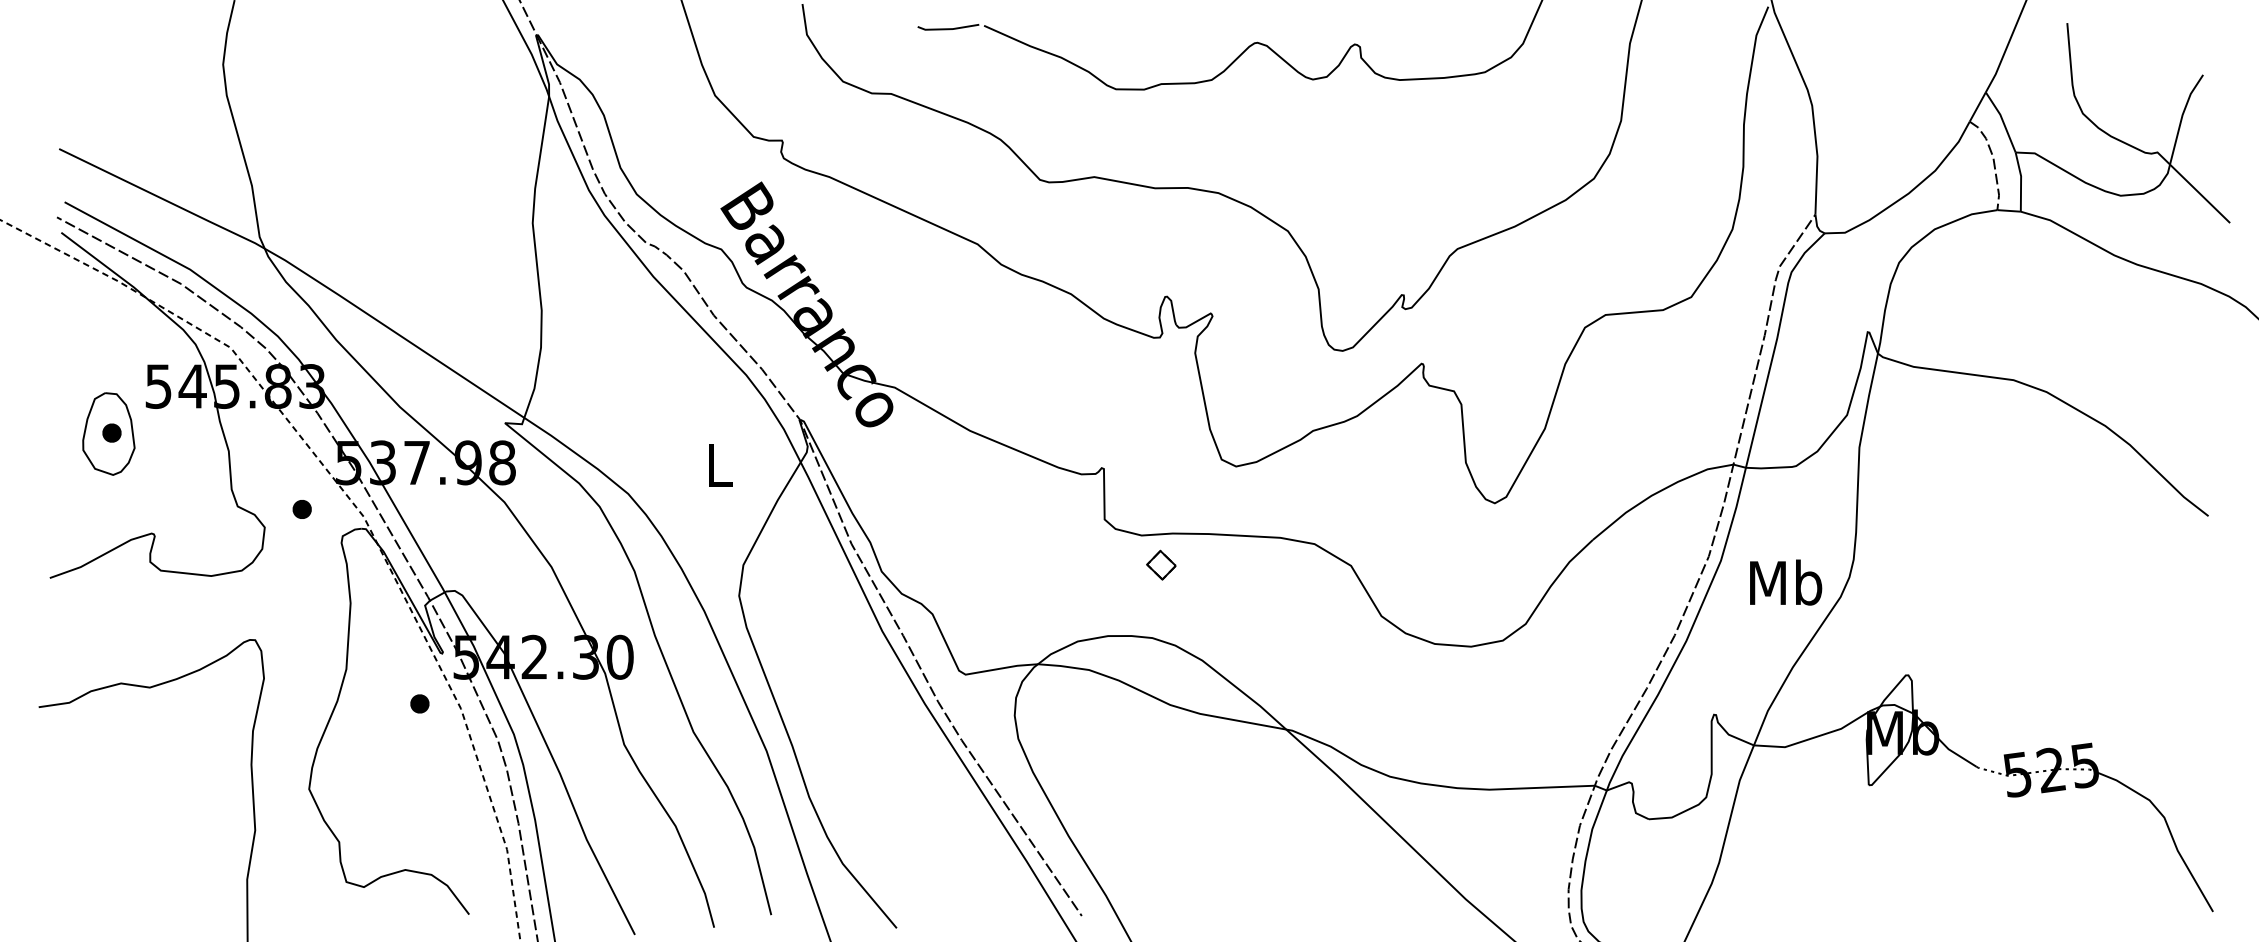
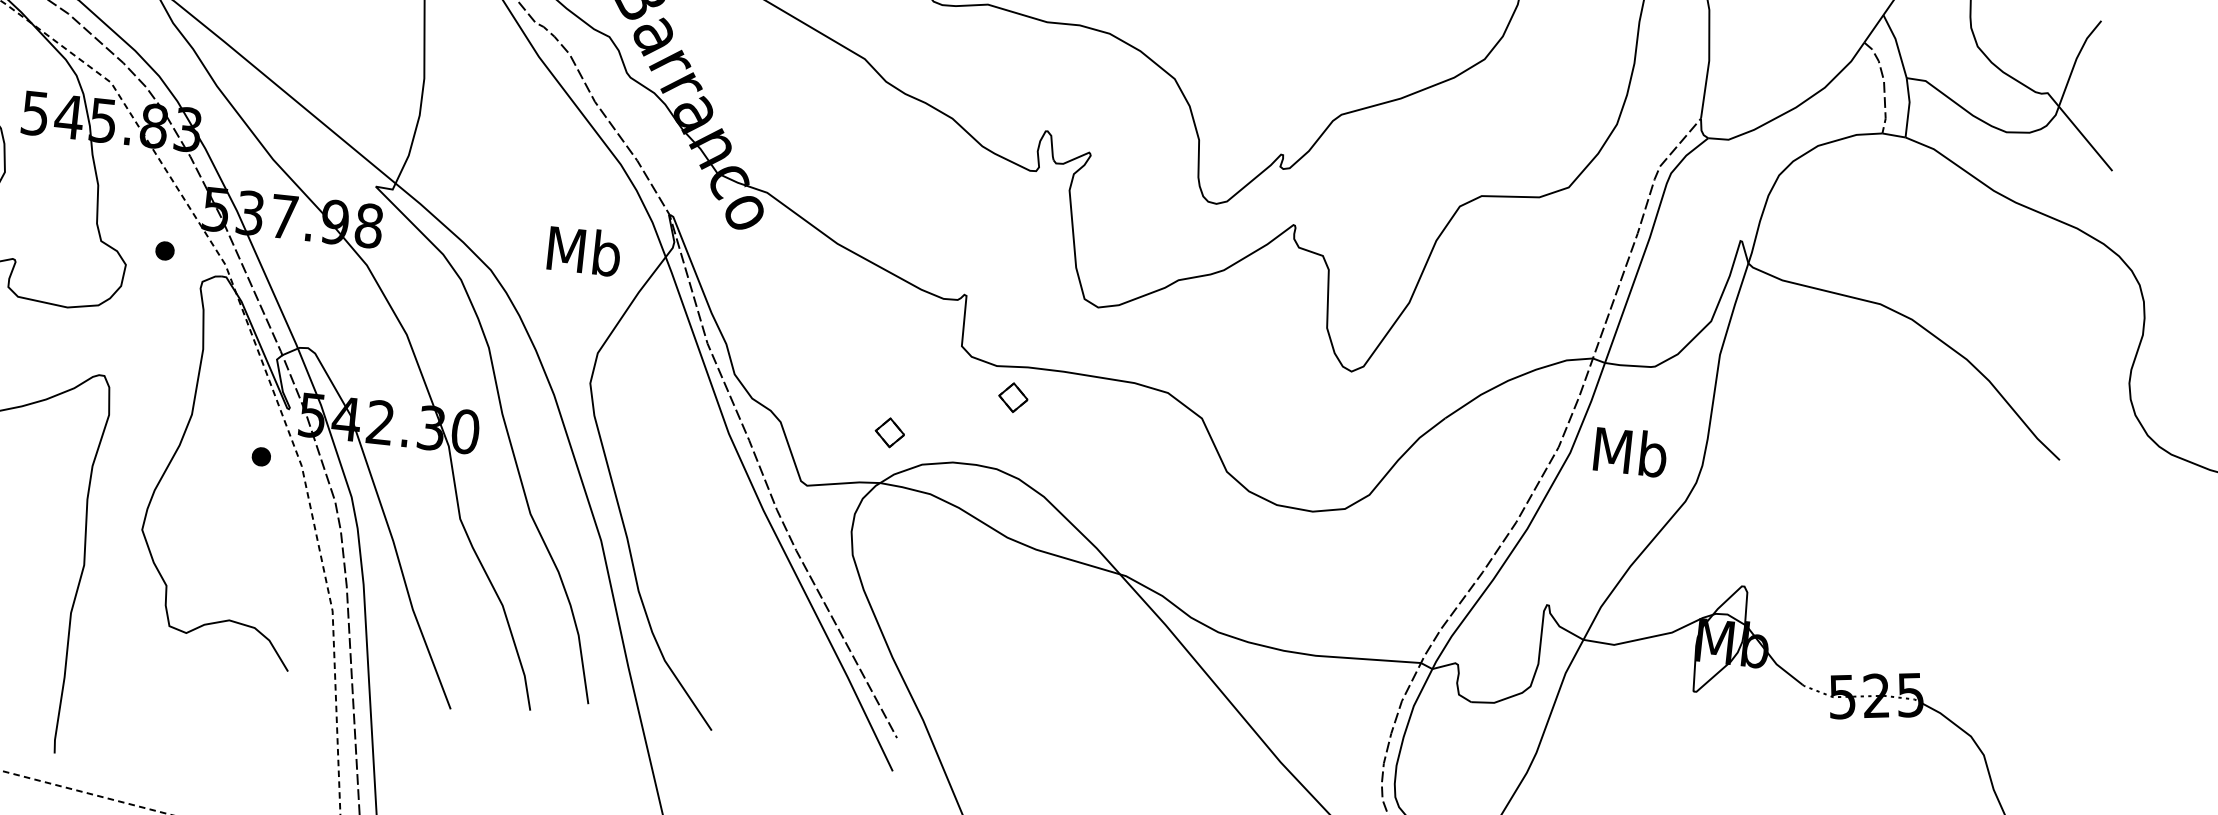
text: (719, 465) -> (584, 251), L -> Mb
text: (1786, 582) -> (1631, 451), moved
part: (1042, 612) -> (890, 432), added

